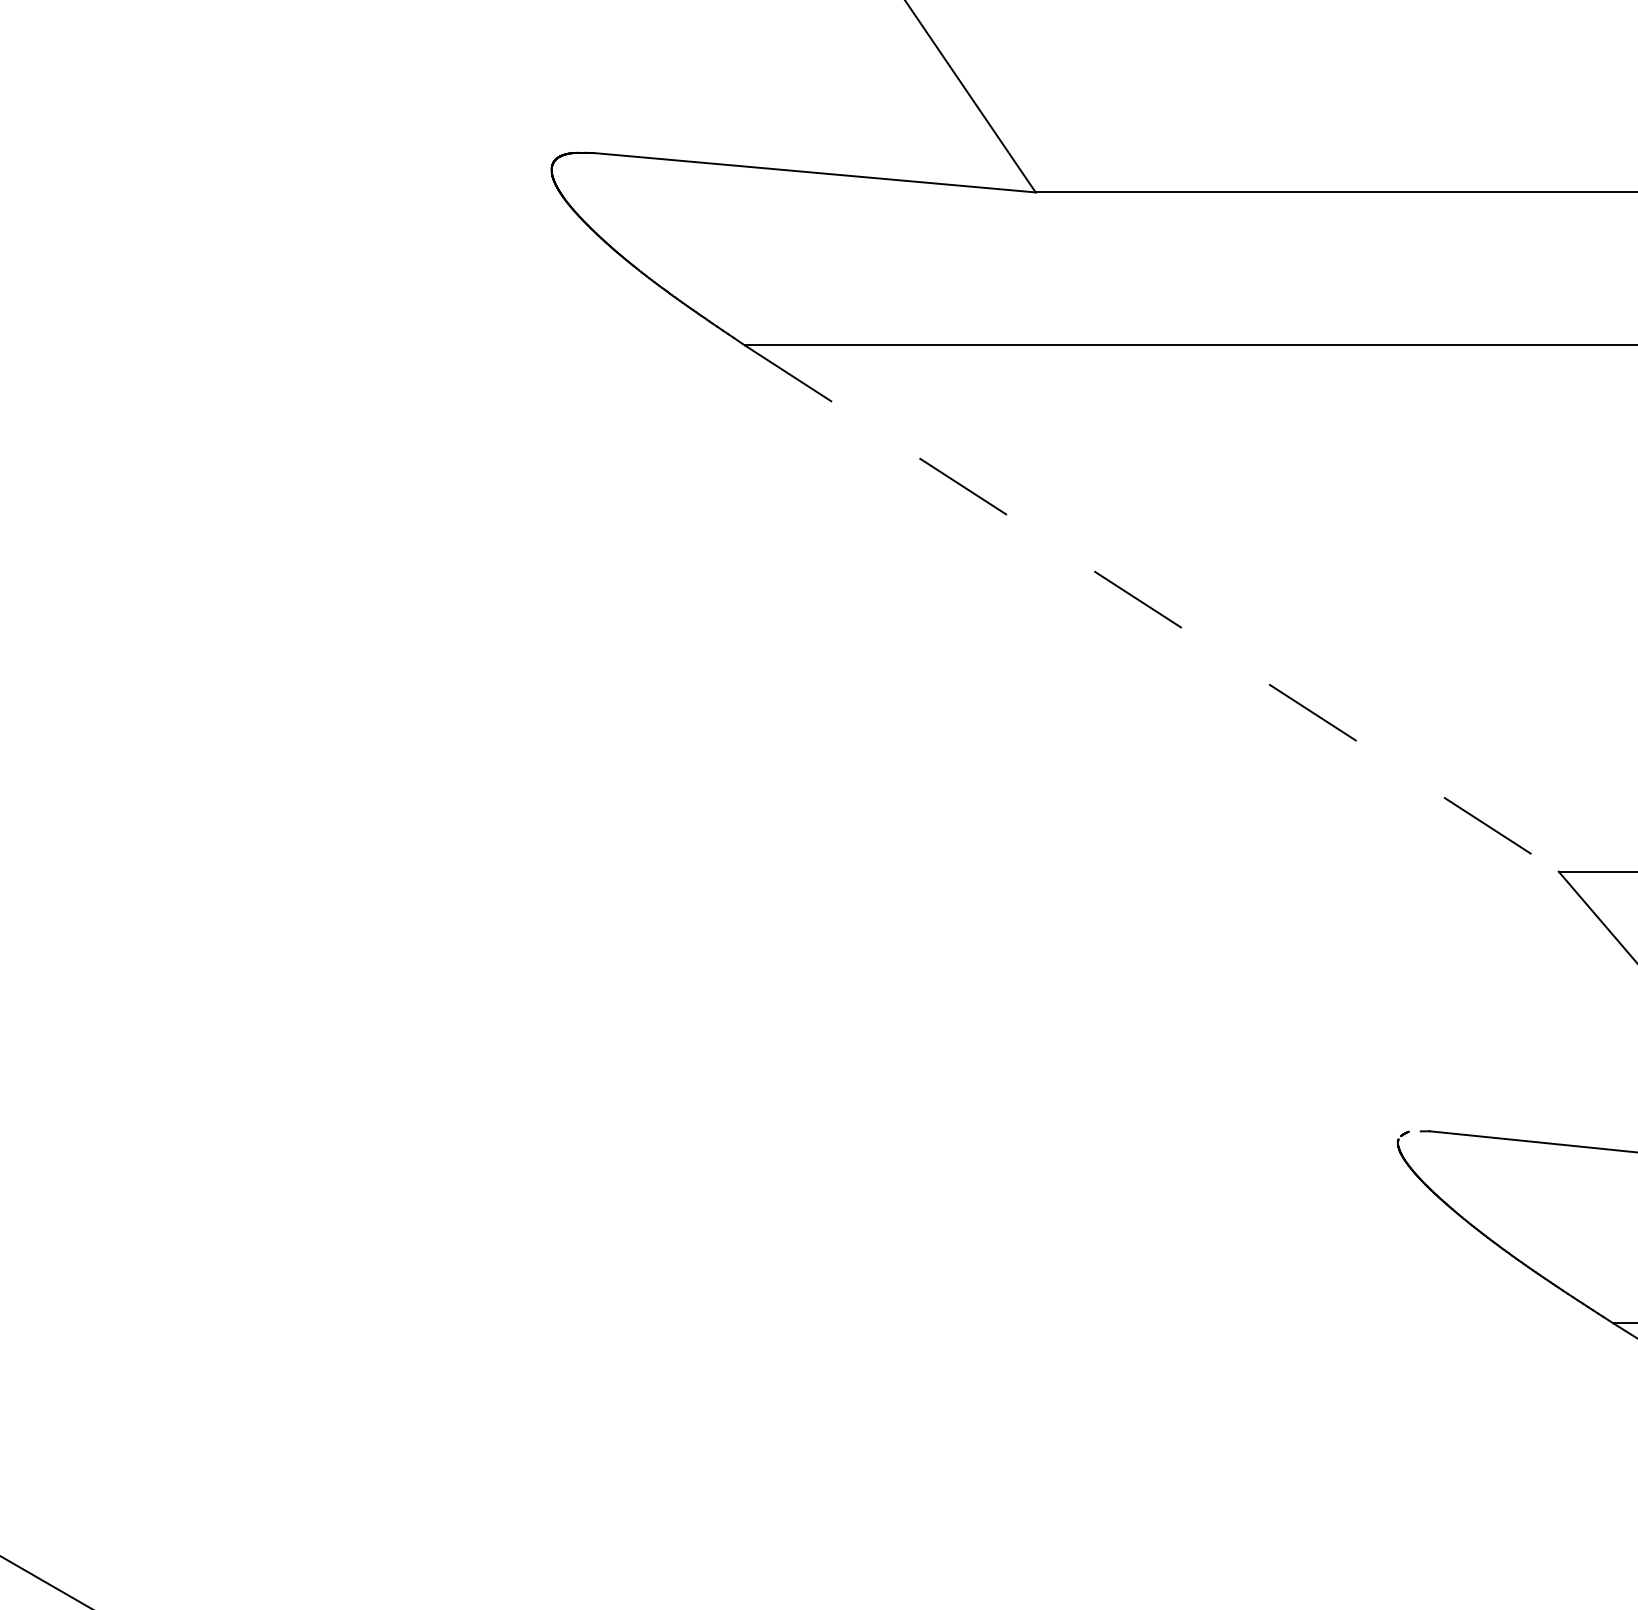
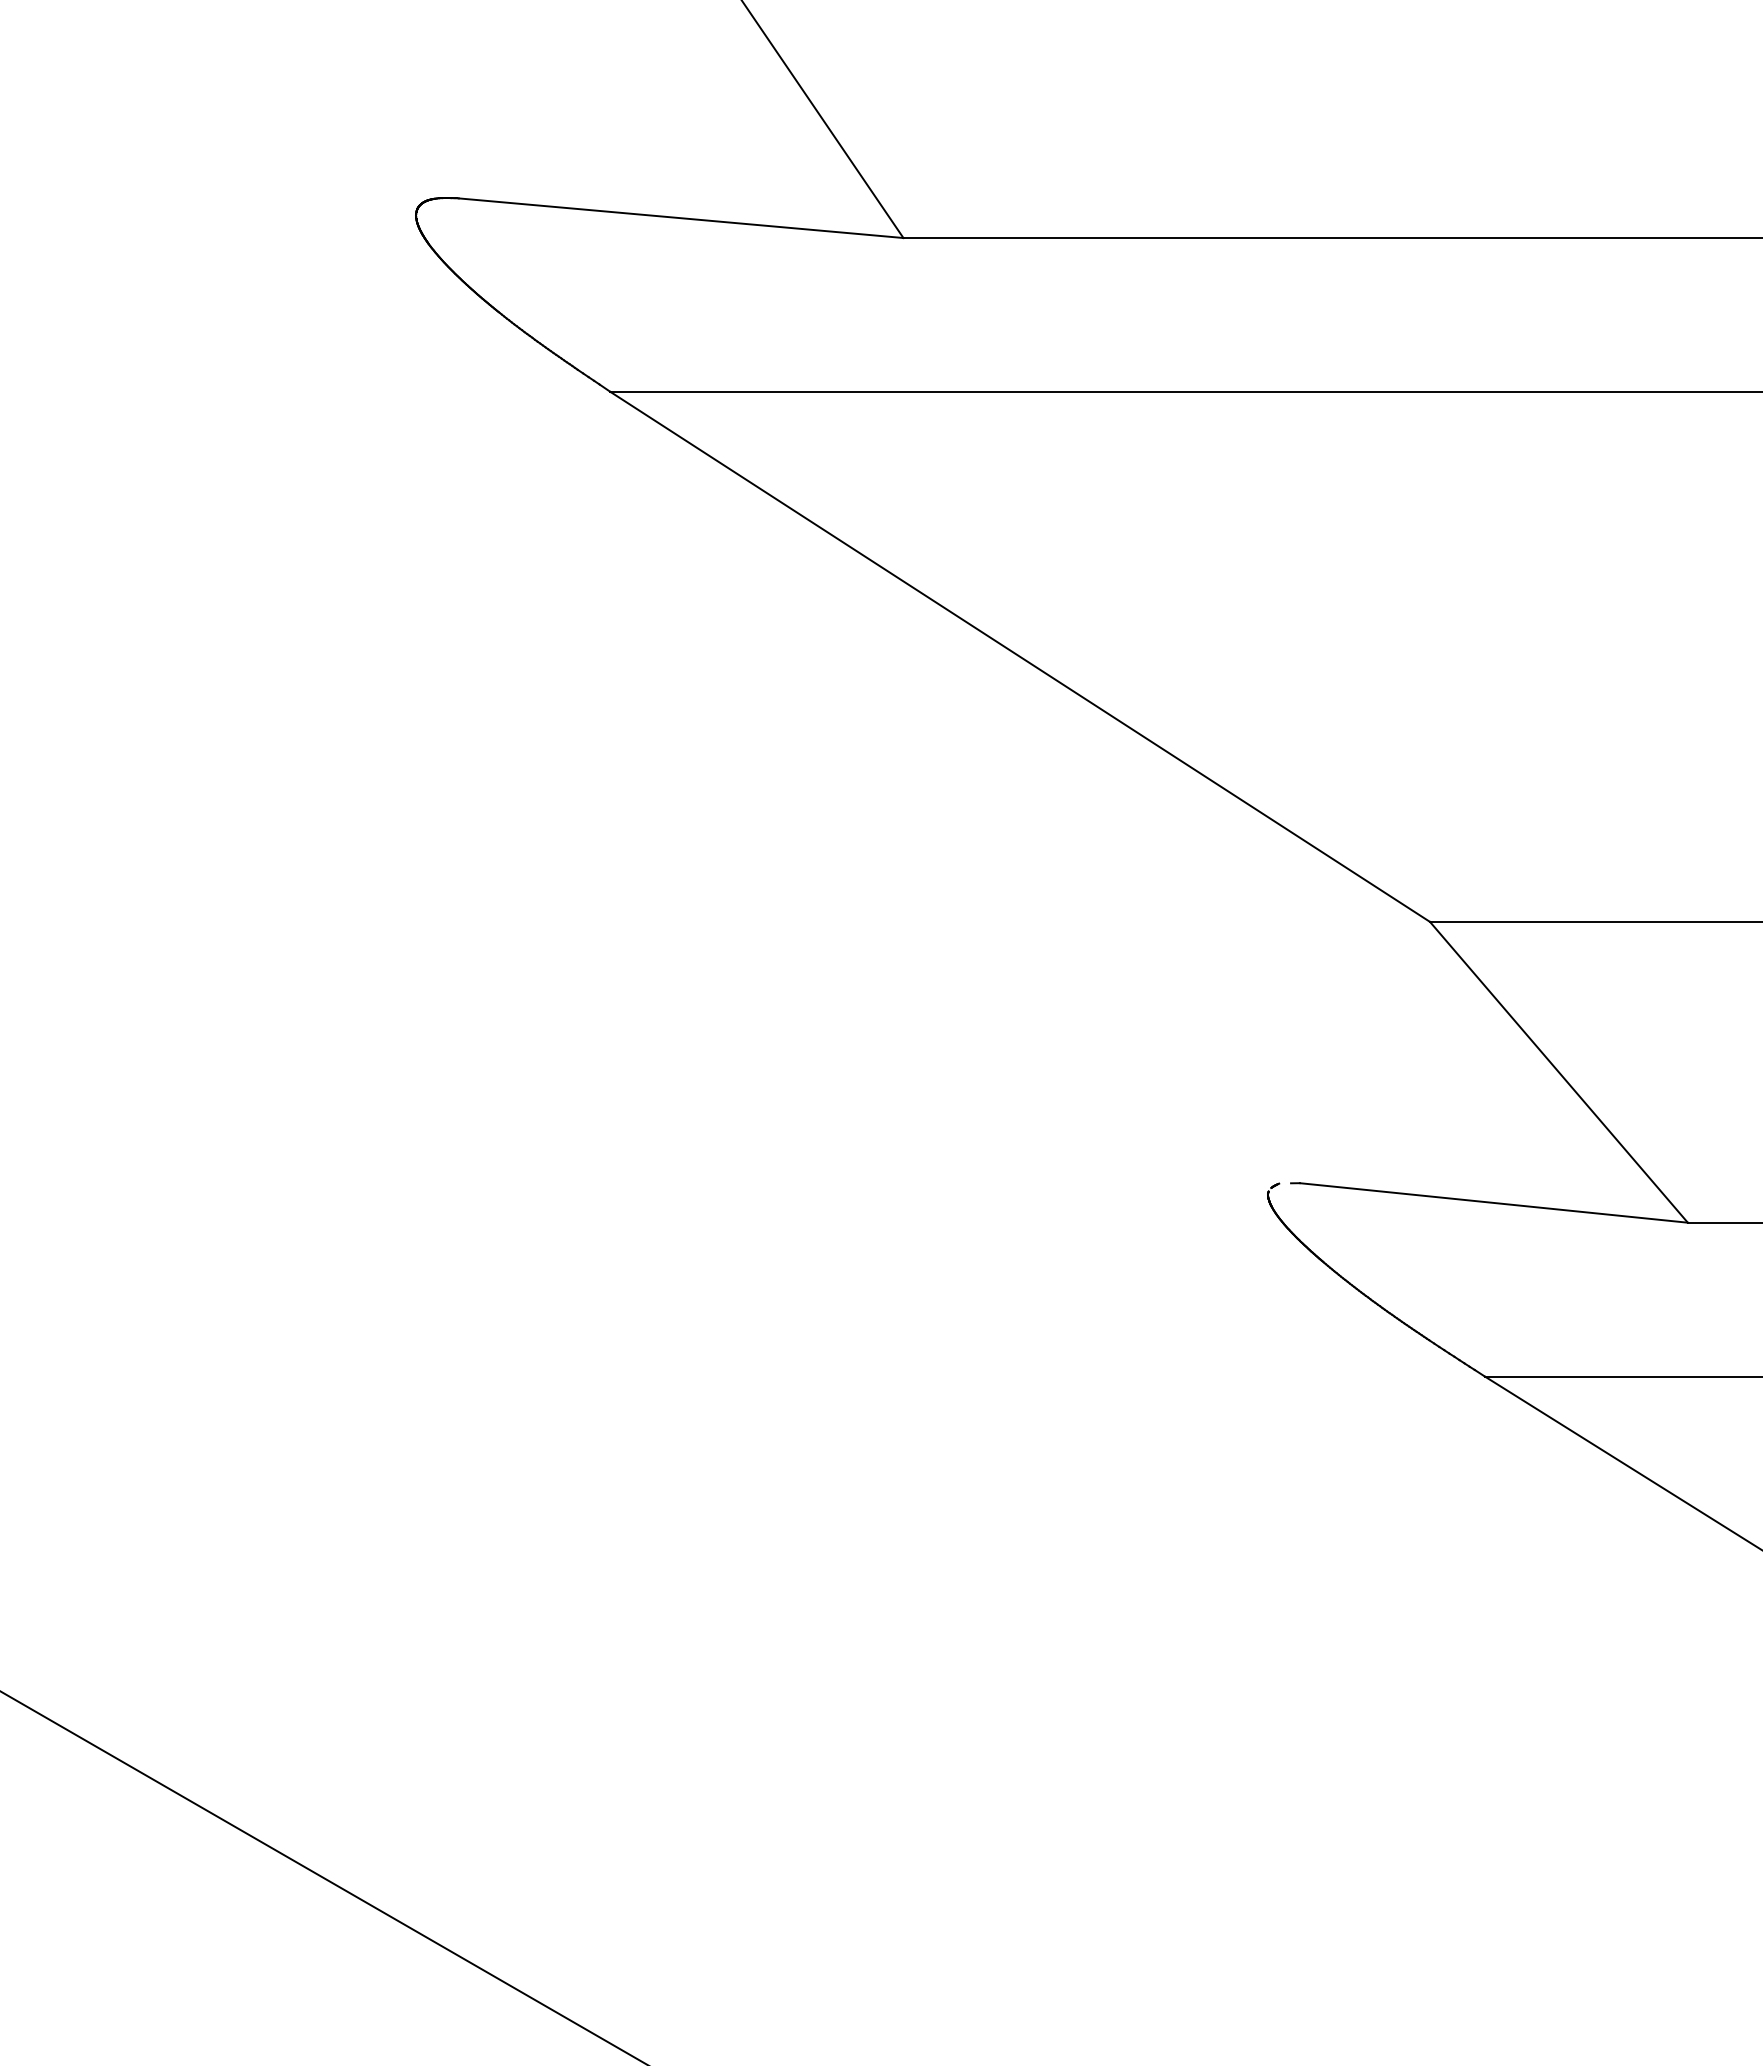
line: (1151, 609) -> (1020, 657), dashed -> solid

